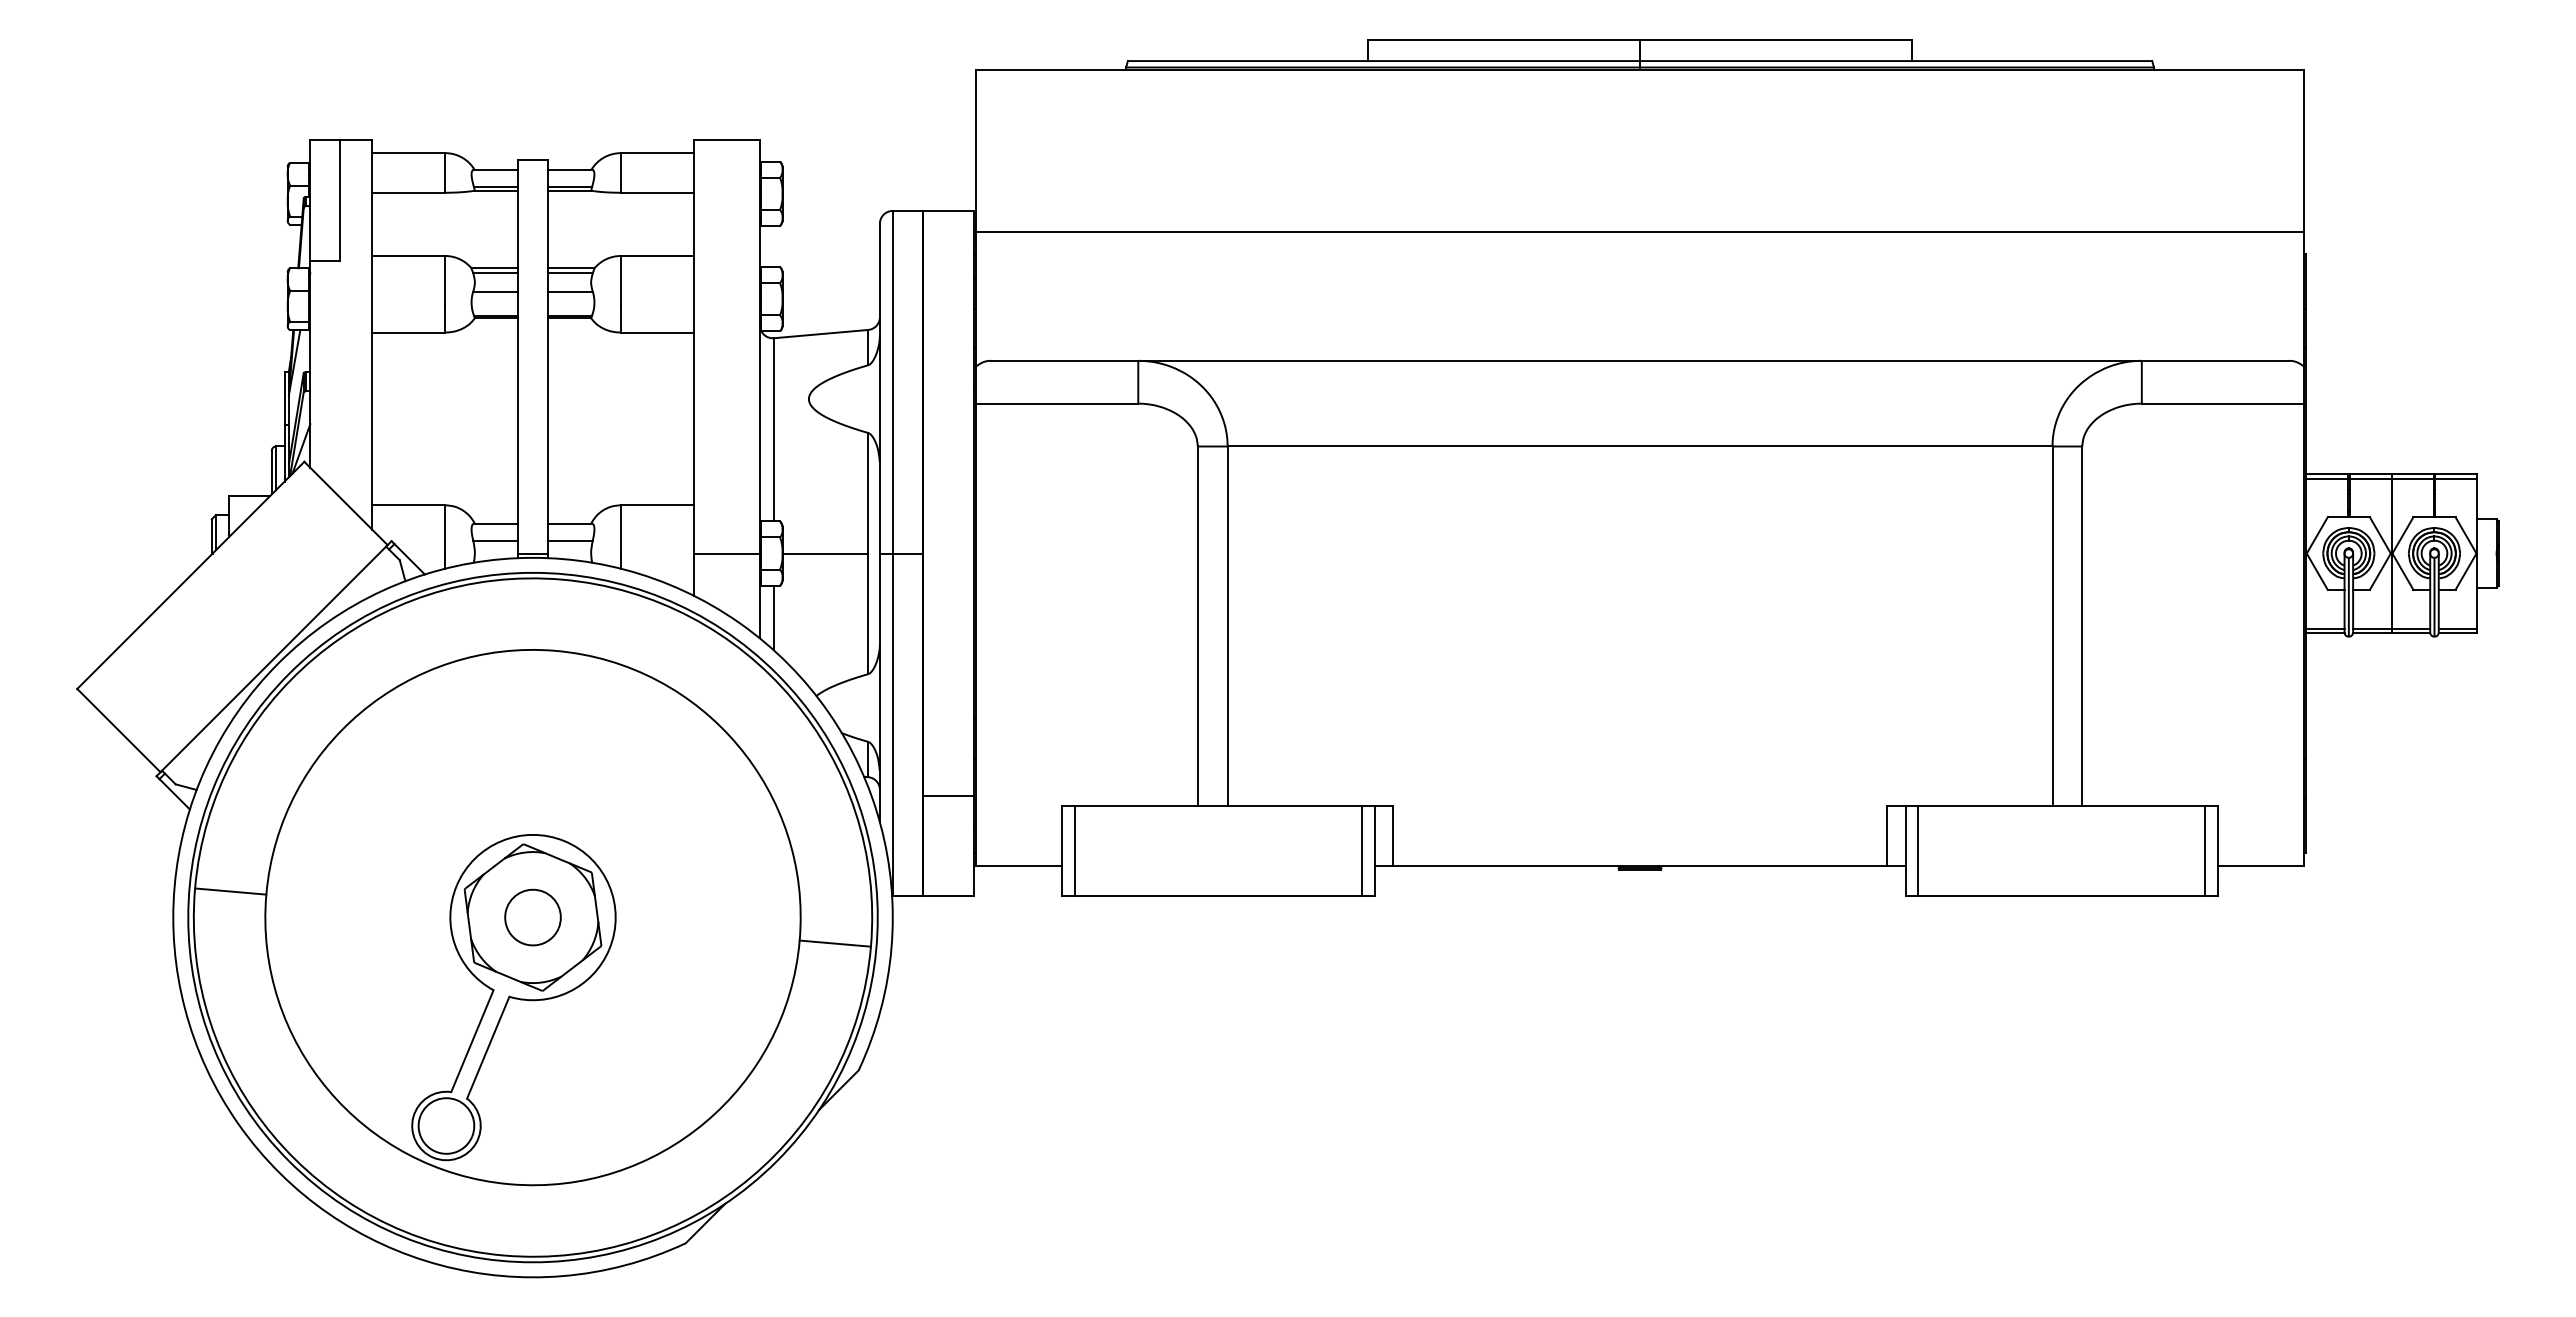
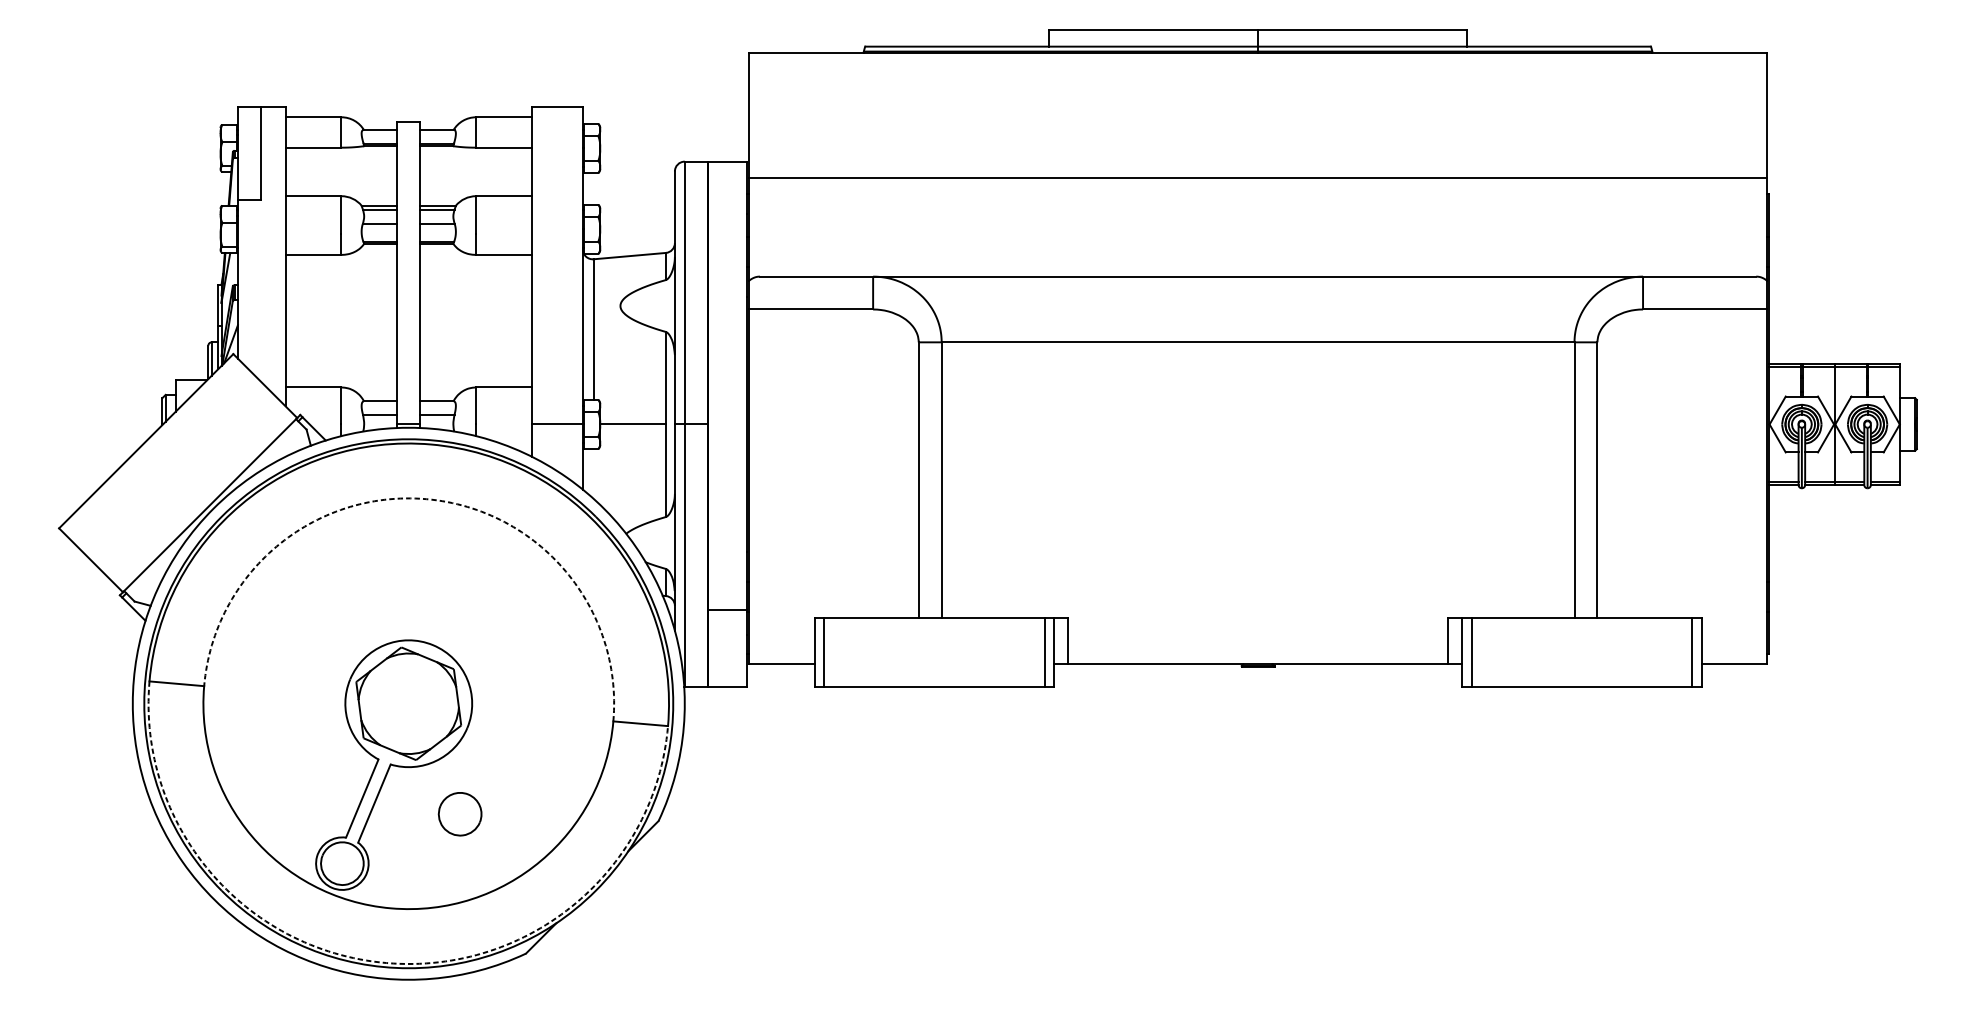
line: (773, 617) -> (593, 473), removed
arc: (556, 650) -> (426, 498), solid -> dashed
part: (532, 917) -> (459, 814), moved
arc: (503, 1255) -> (386, 963), solid -> dashed

